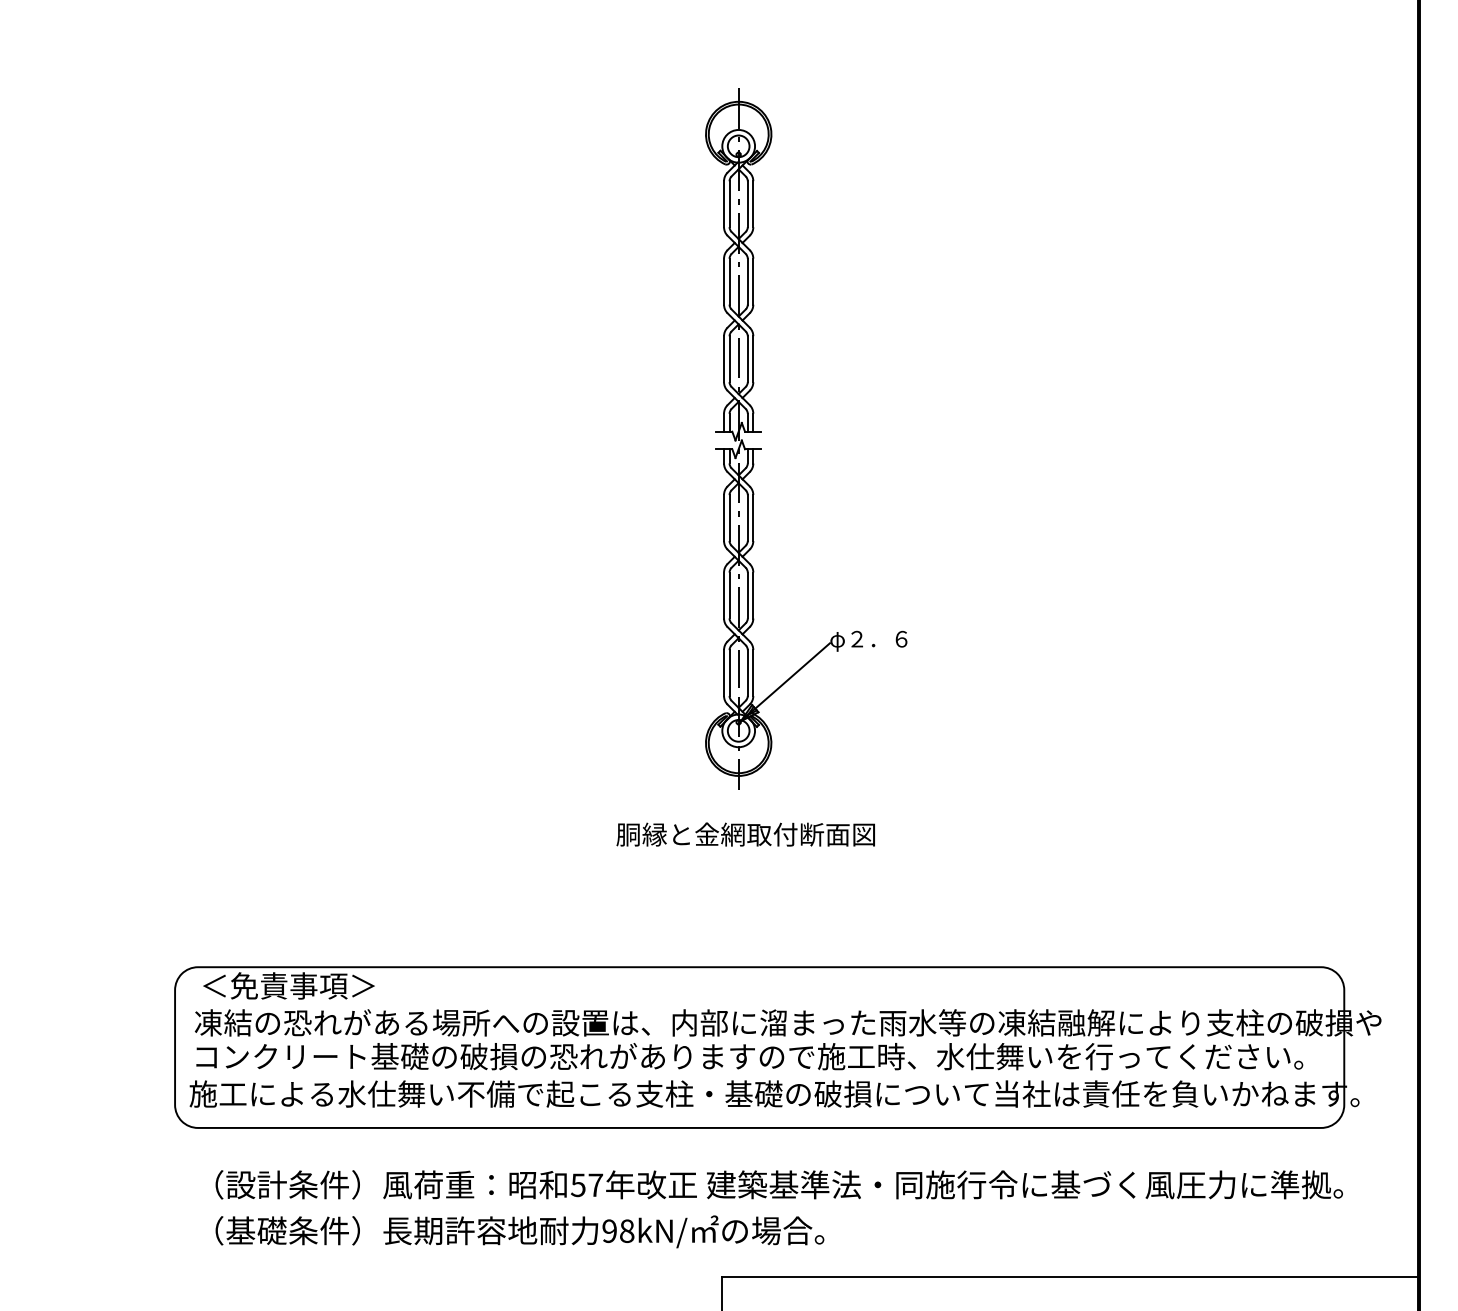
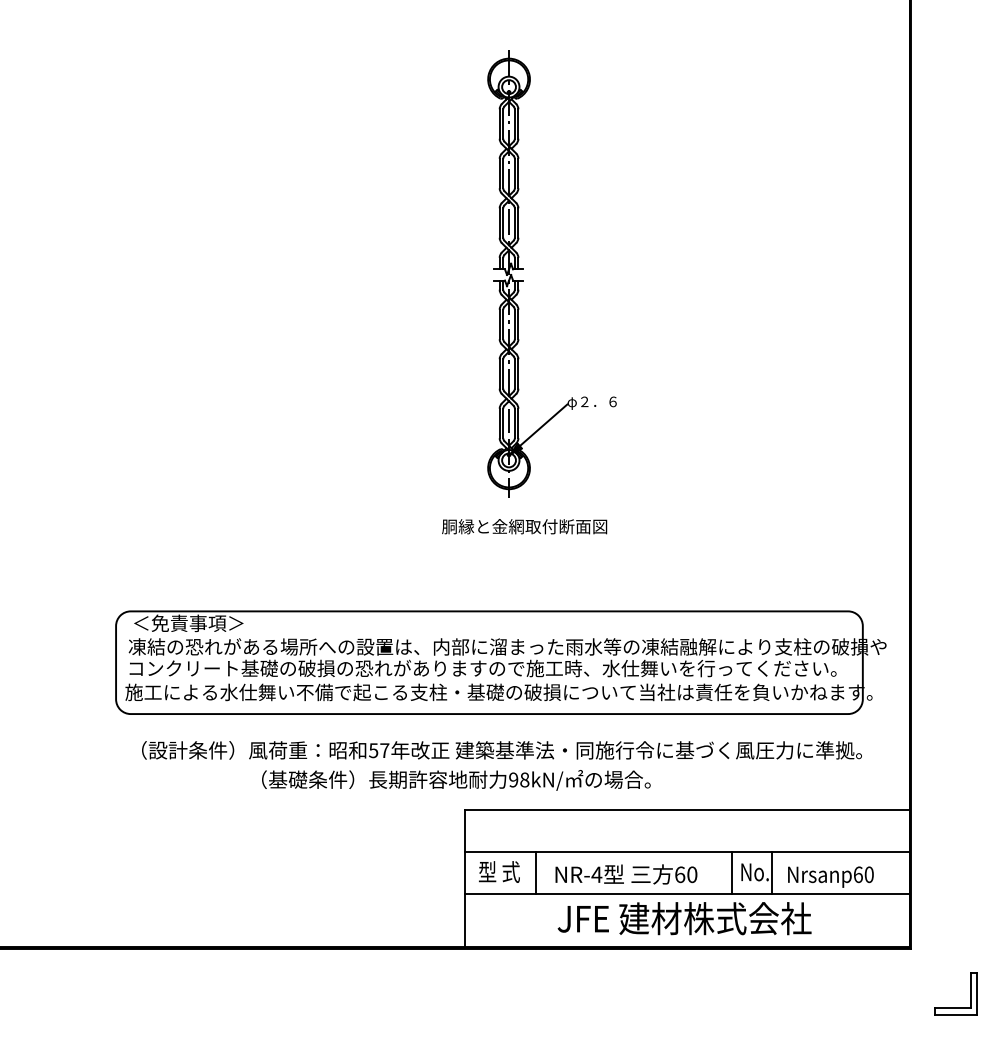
part: (761, 431) -> (523, 269), moved
text: (745, 834) -> (524, 526), moved
text: (520, 1231) -> (456, 780), moved

